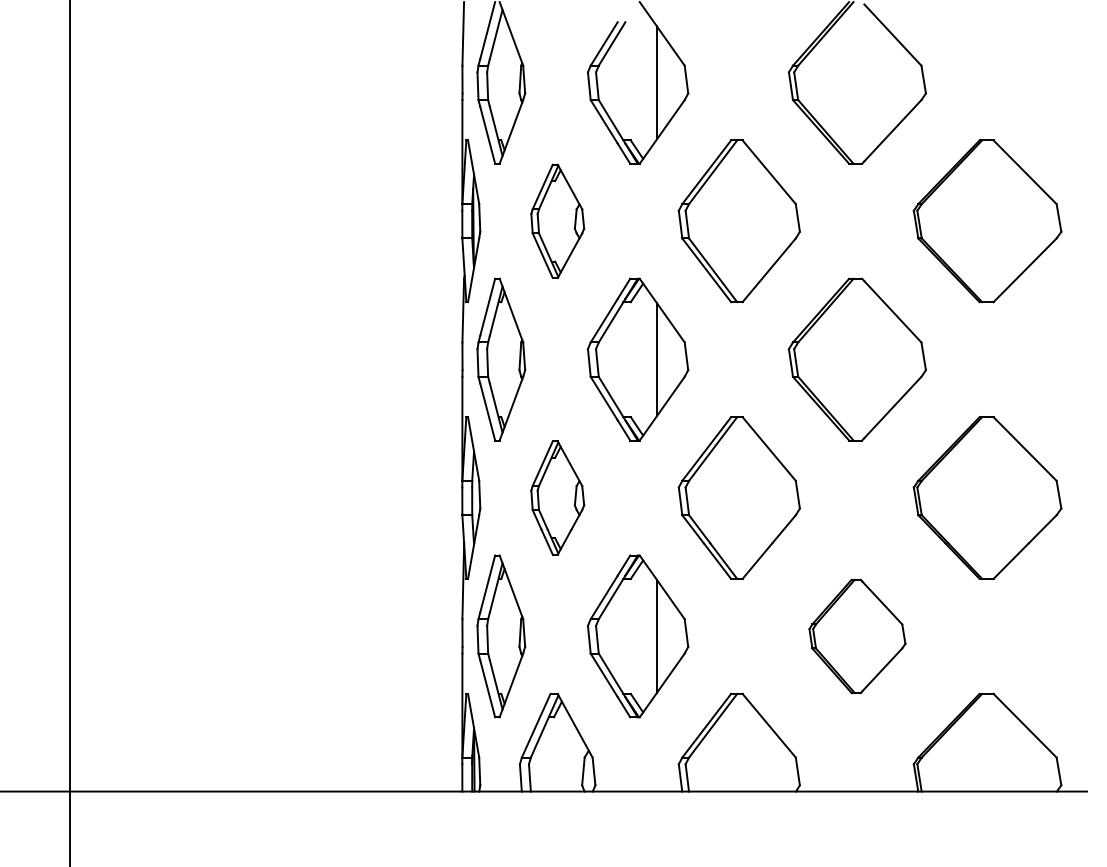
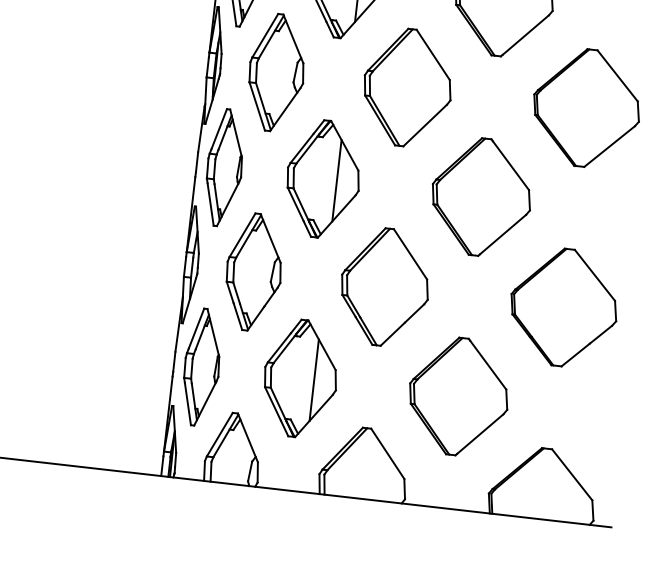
part: (557, 221) -> (276, 73), size x1.43
part: (557, 497) -> (253, 271), size x1.43
part: (857, 636) -> (458, 396), size x1.43

